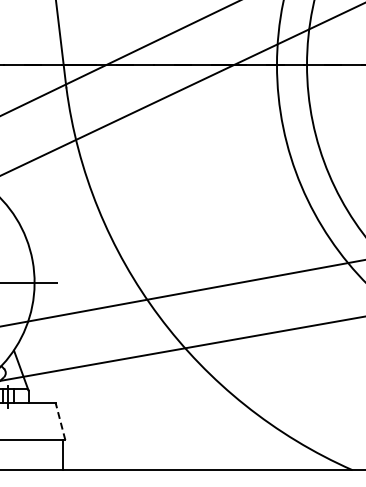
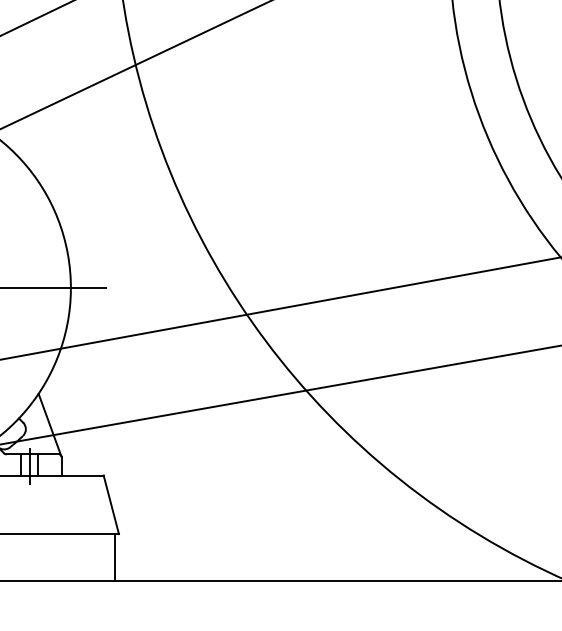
line: (60, 420) -> (111, 503), dashed -> solid

